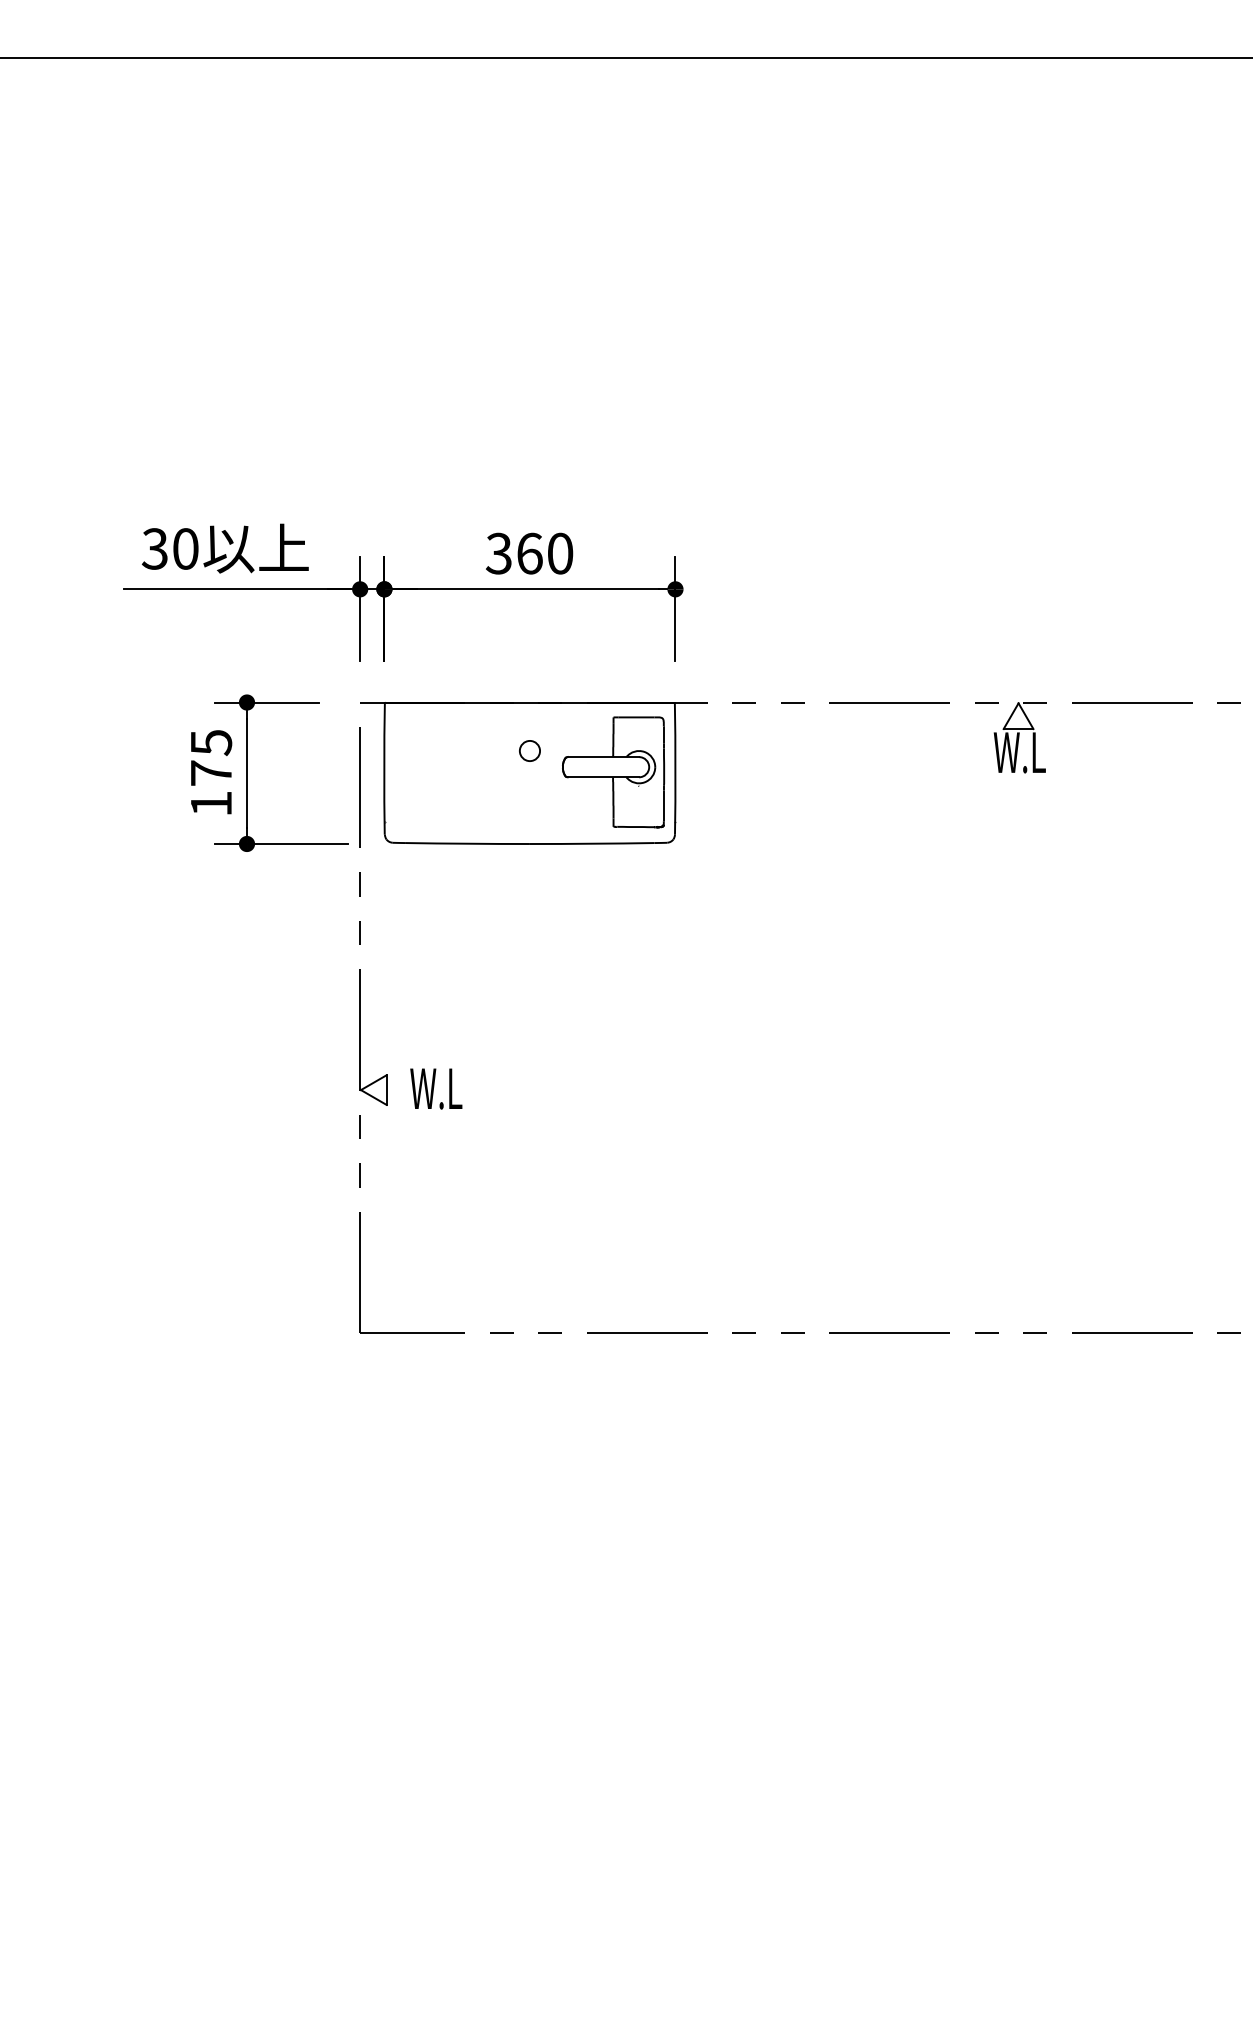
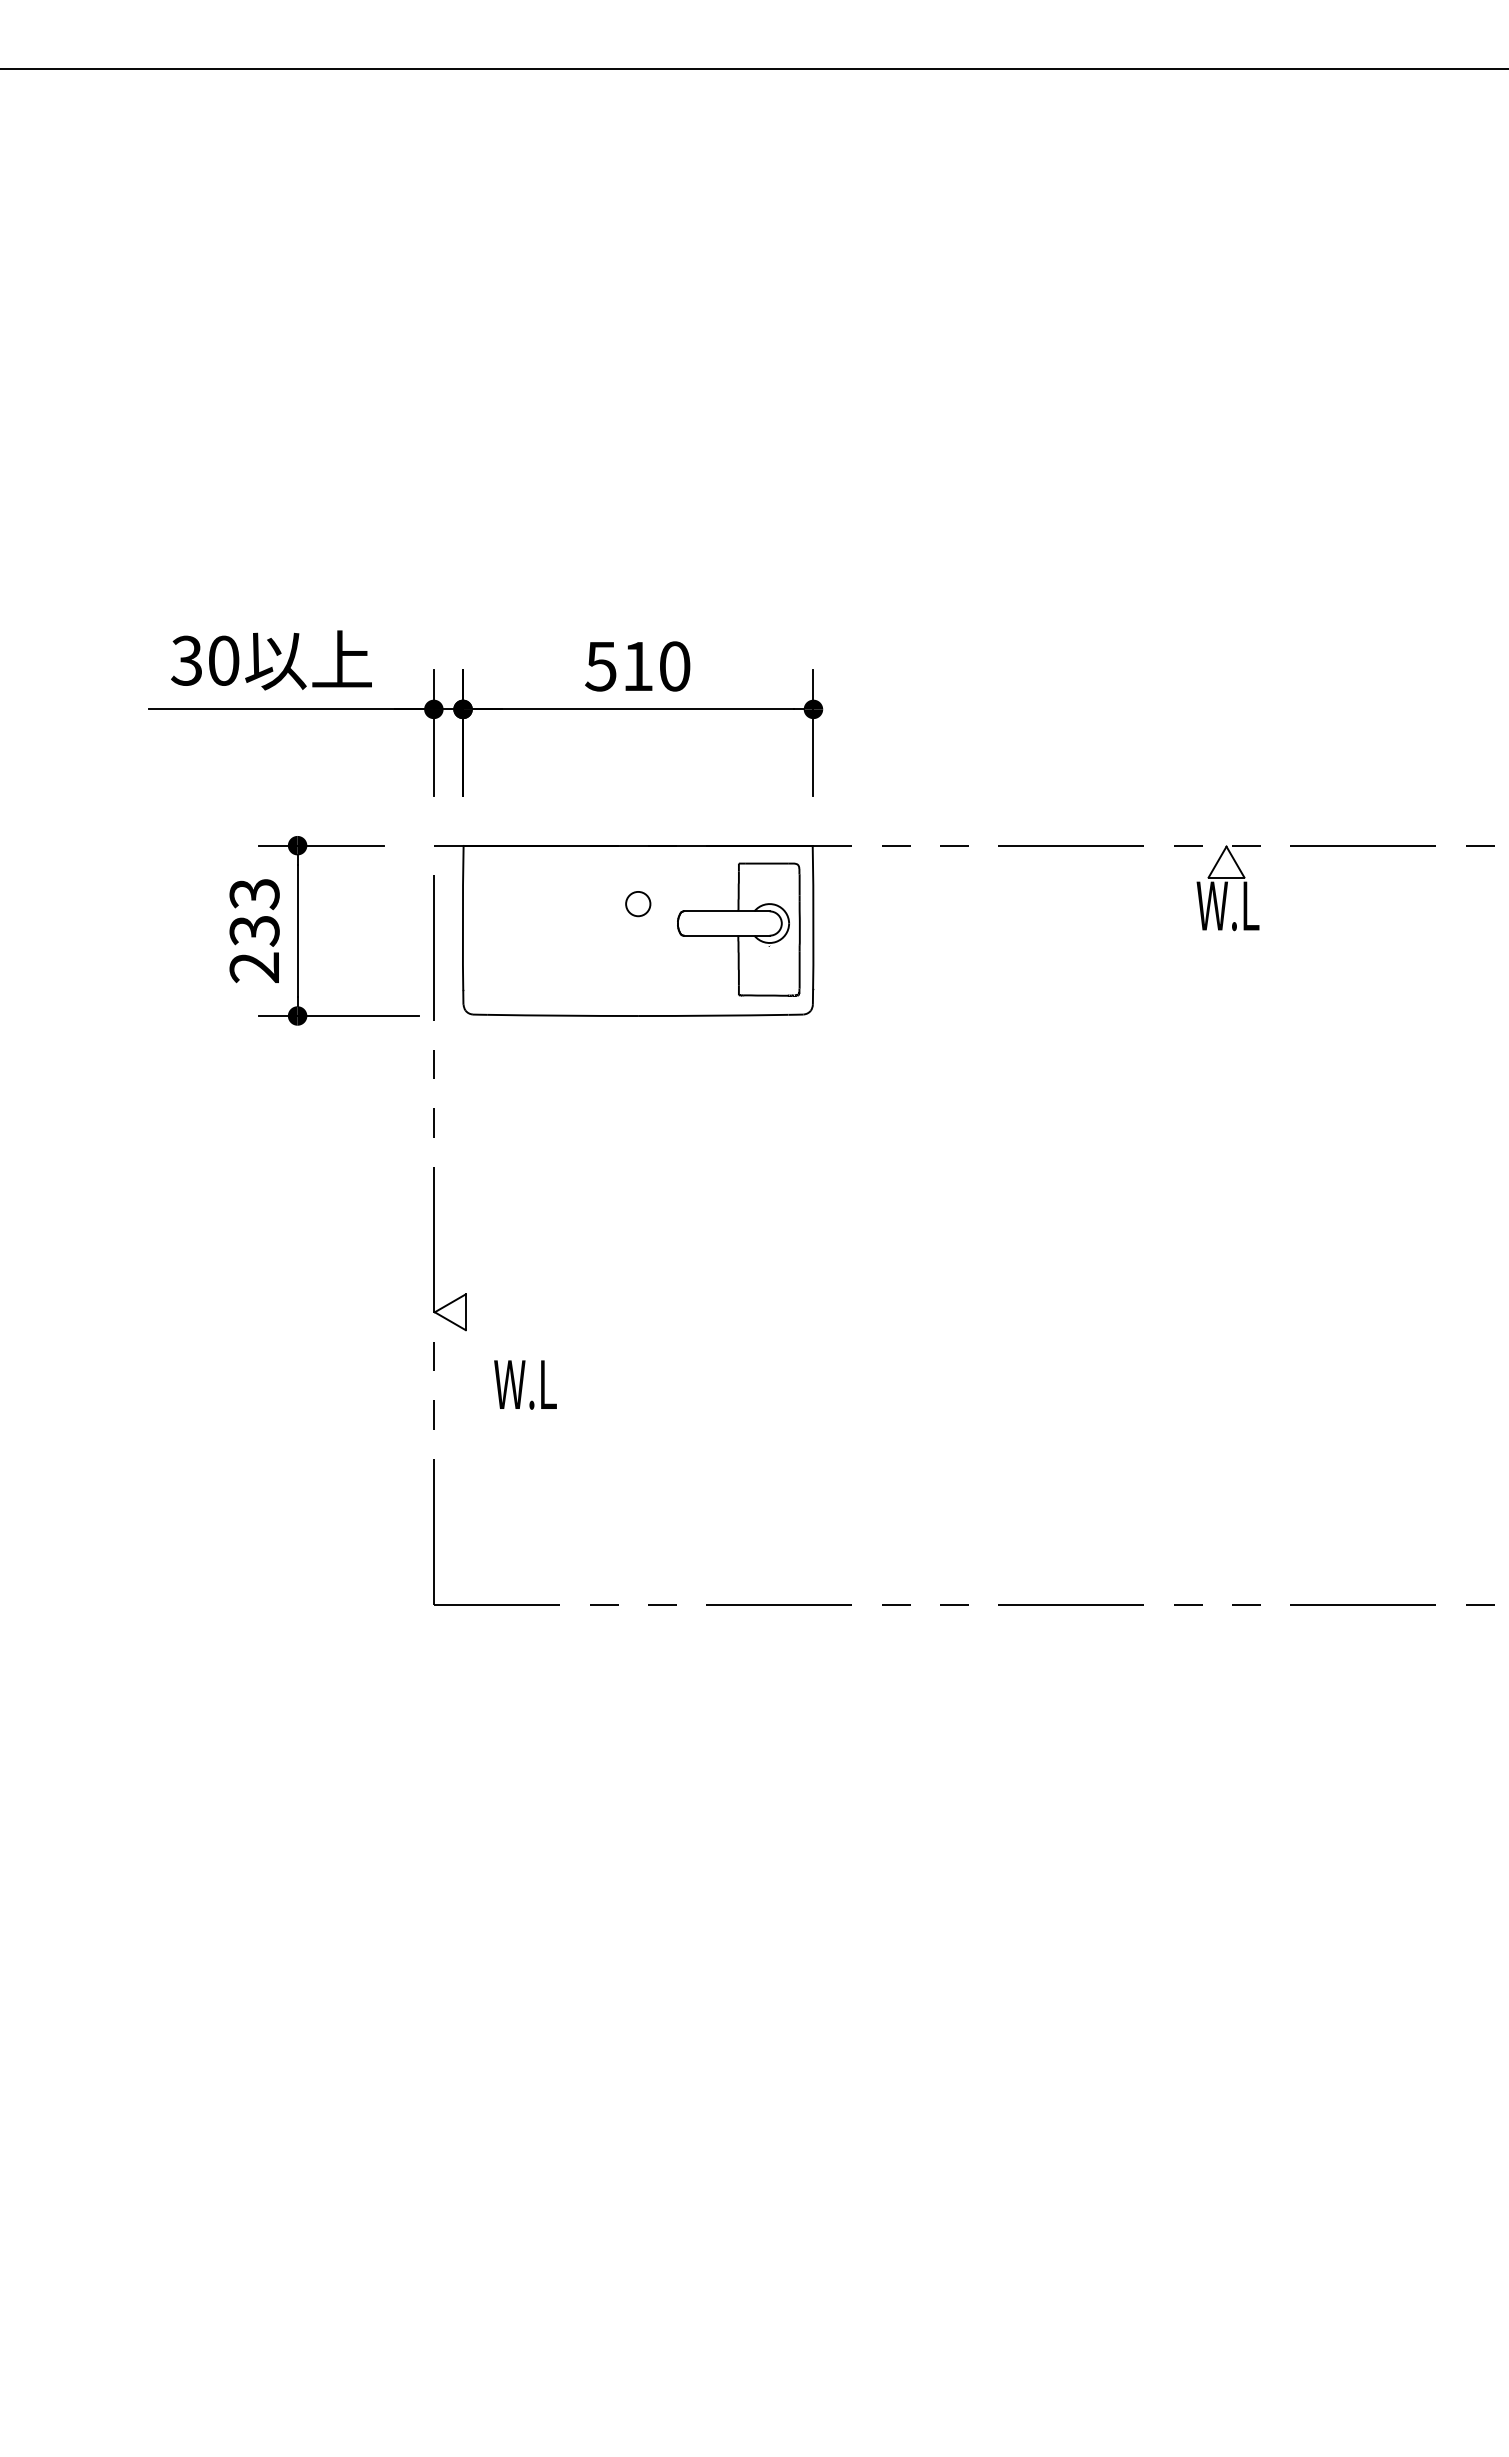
text: (514, 553) -> (619, 666), 360 -> 510
text: (211, 773) -> (254, 931), 175 -> 233
text: (436, 1088) -> (525, 1384), moved

